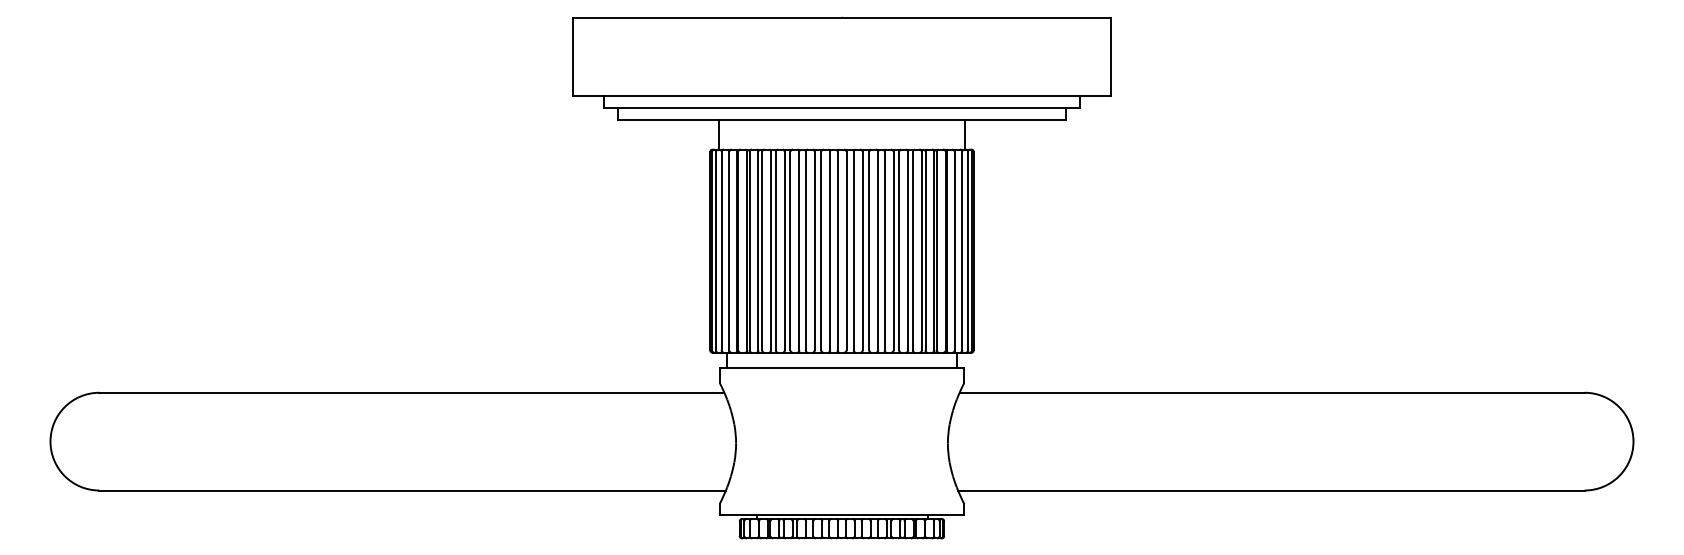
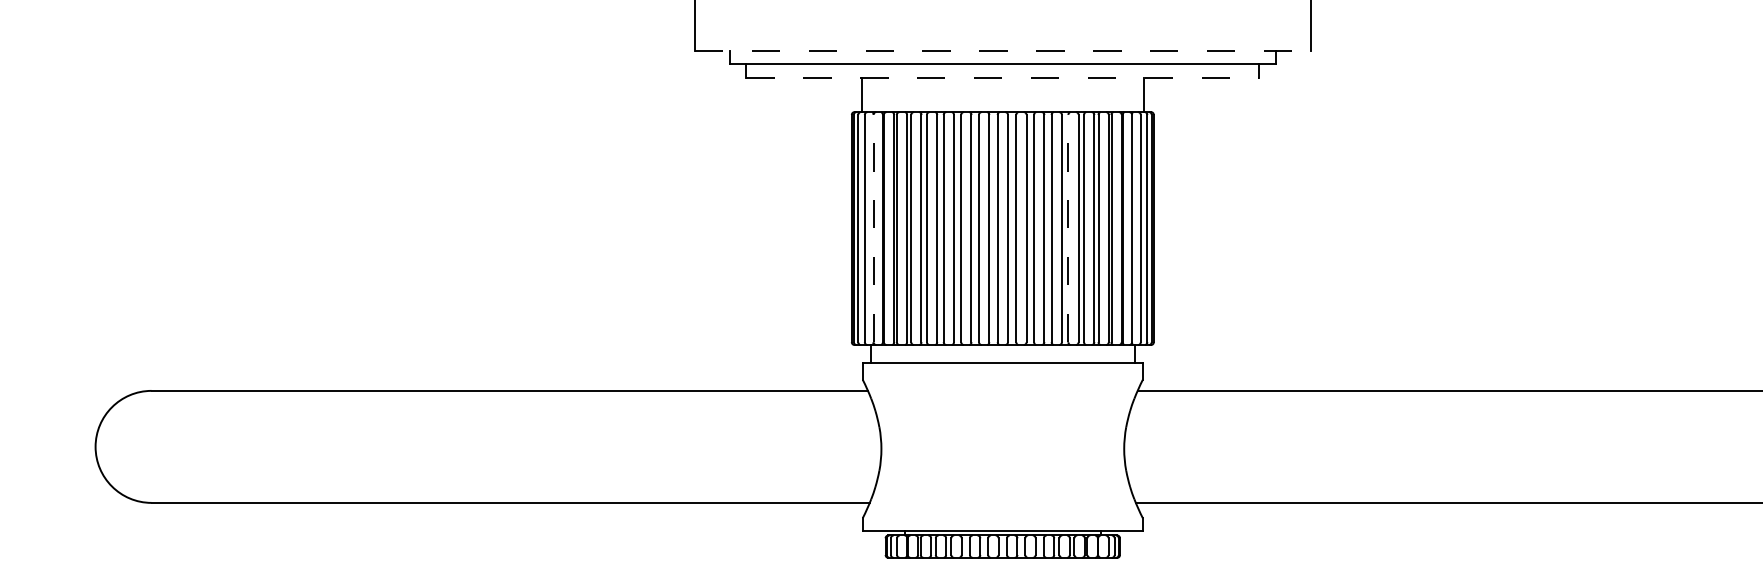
line: (841, 95) -> (1002, 50), solid -> dashed
line: (841, 120) -> (1002, 78), solid -> dashed
line: (729, 250) -> (873, 227), solid -> dashed
line: (899, 250) -> (1068, 227), solid -> dashed

